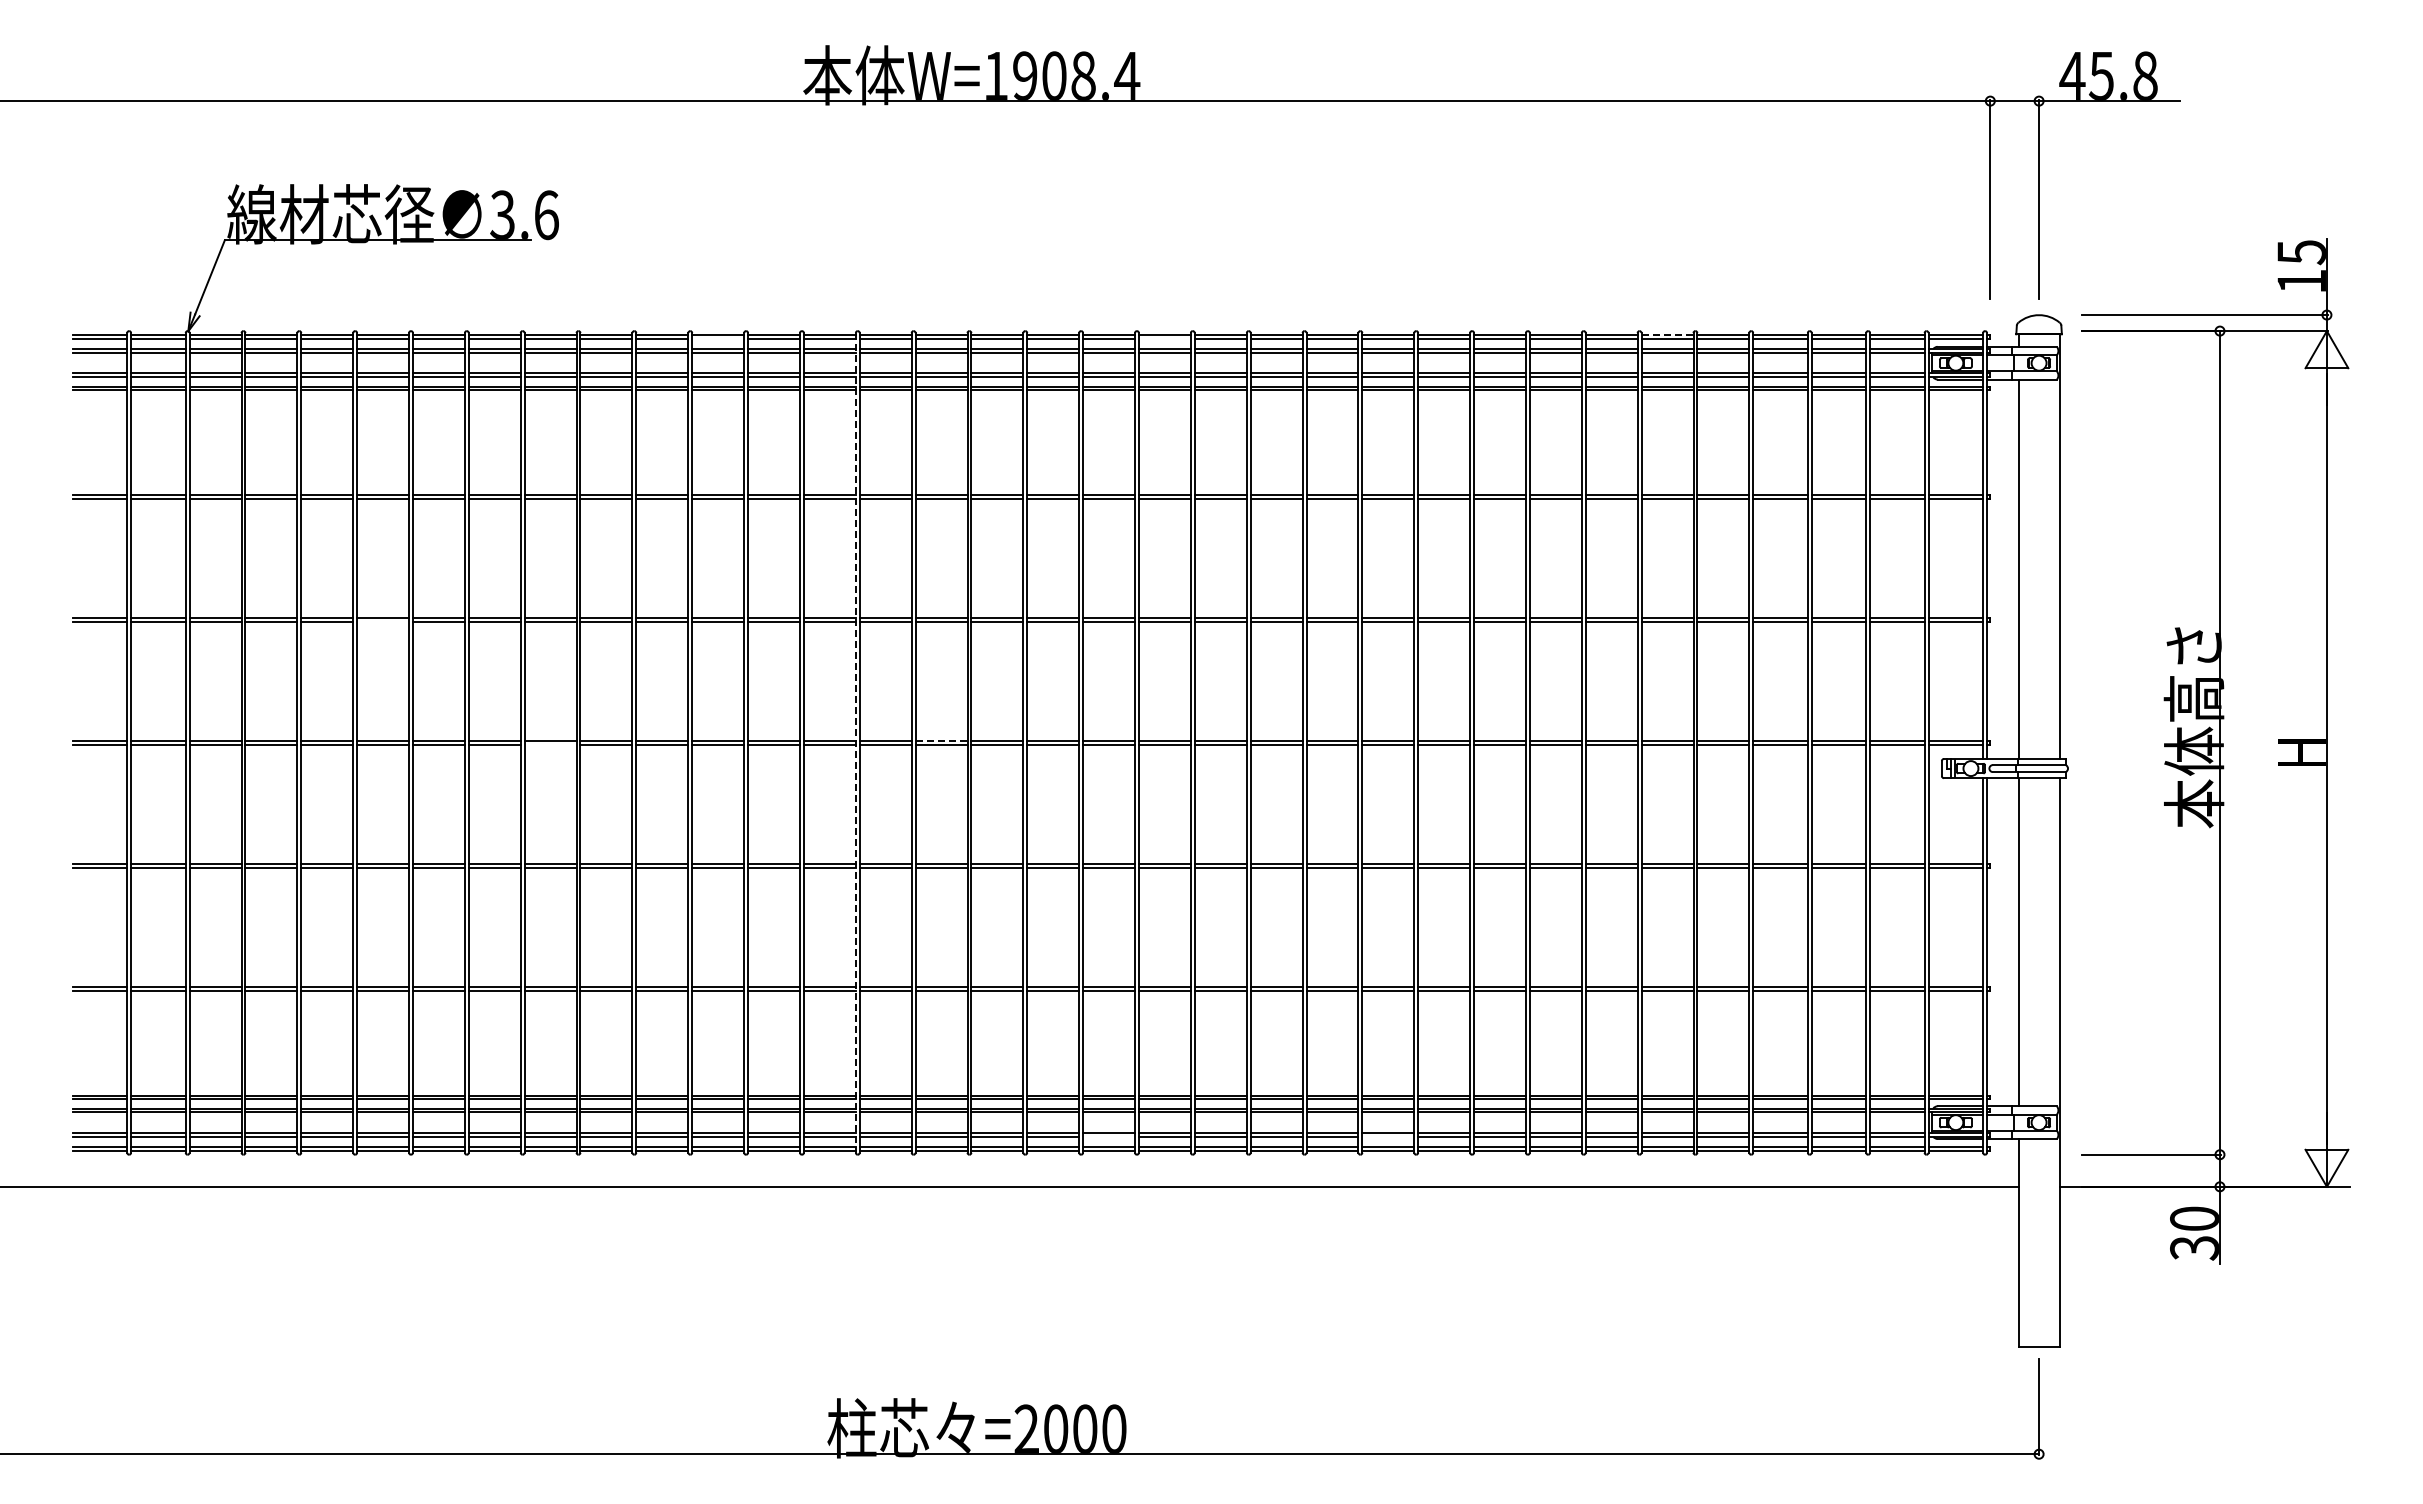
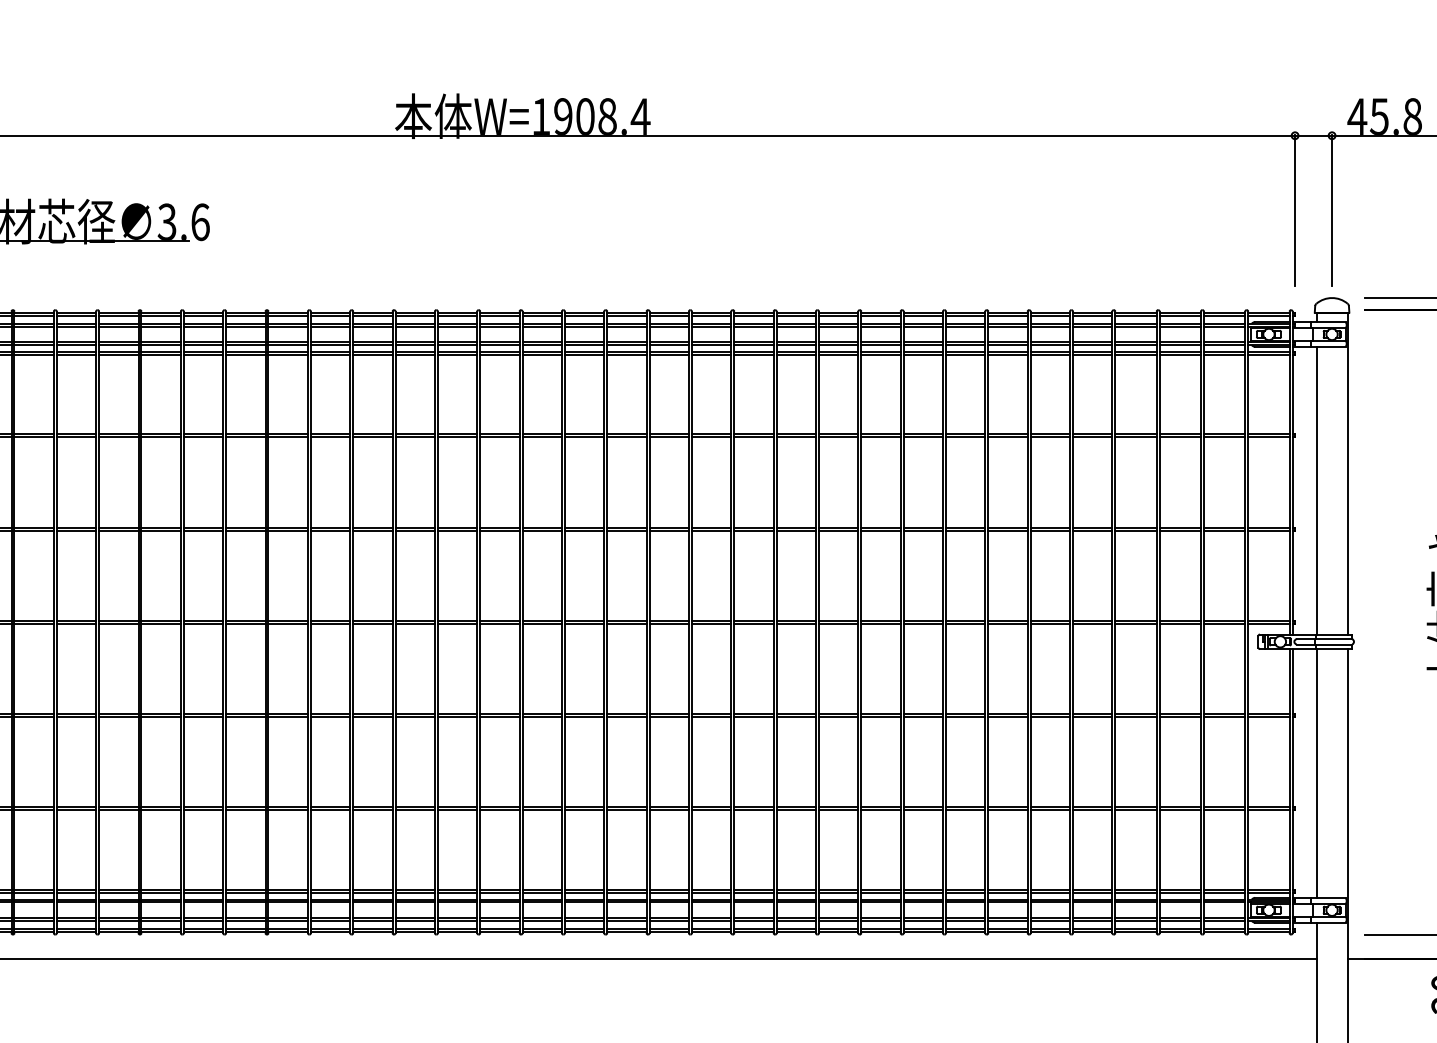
line: (1667, 334) -> (1050, 312), dashed -> solid
line: (718, 338) -> (330, 315), added
line: (1164, 338) -> (668, 315), added
line: (383, 621) -> (76, 530), added
line: (941, 740) -> (499, 620), dashed -> solid
line: (855, 742) -> (434, 622), dashed -> solid
line: (550, 744) -> (203, 623), added
line: (1109, 1136) -> (627, 920), added
line: (1388, 1136) -> (838, 920), added

